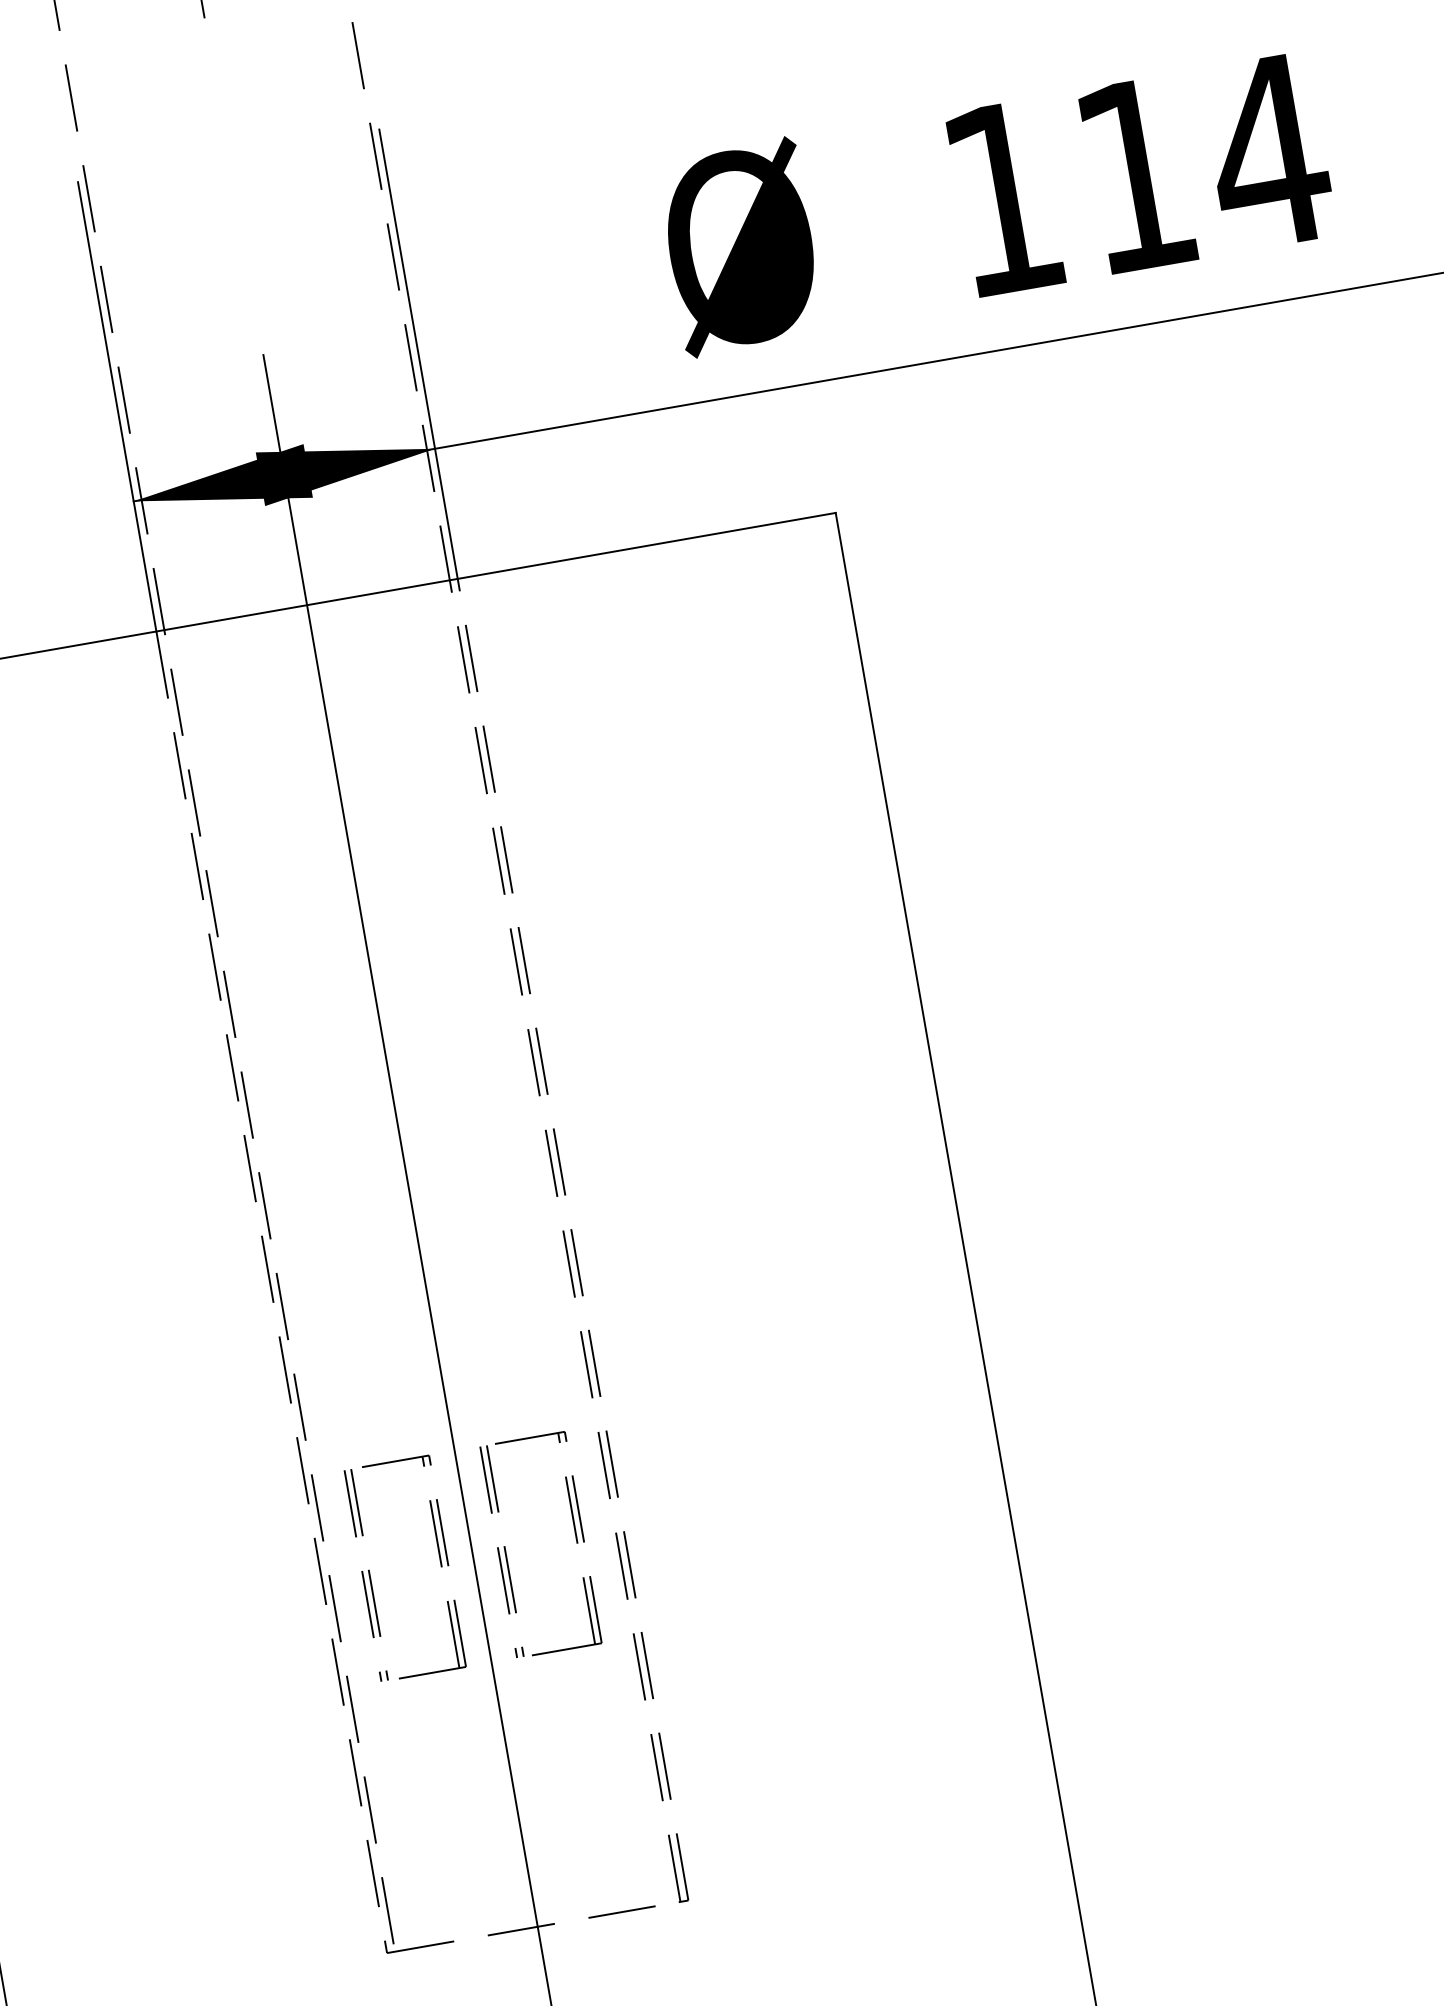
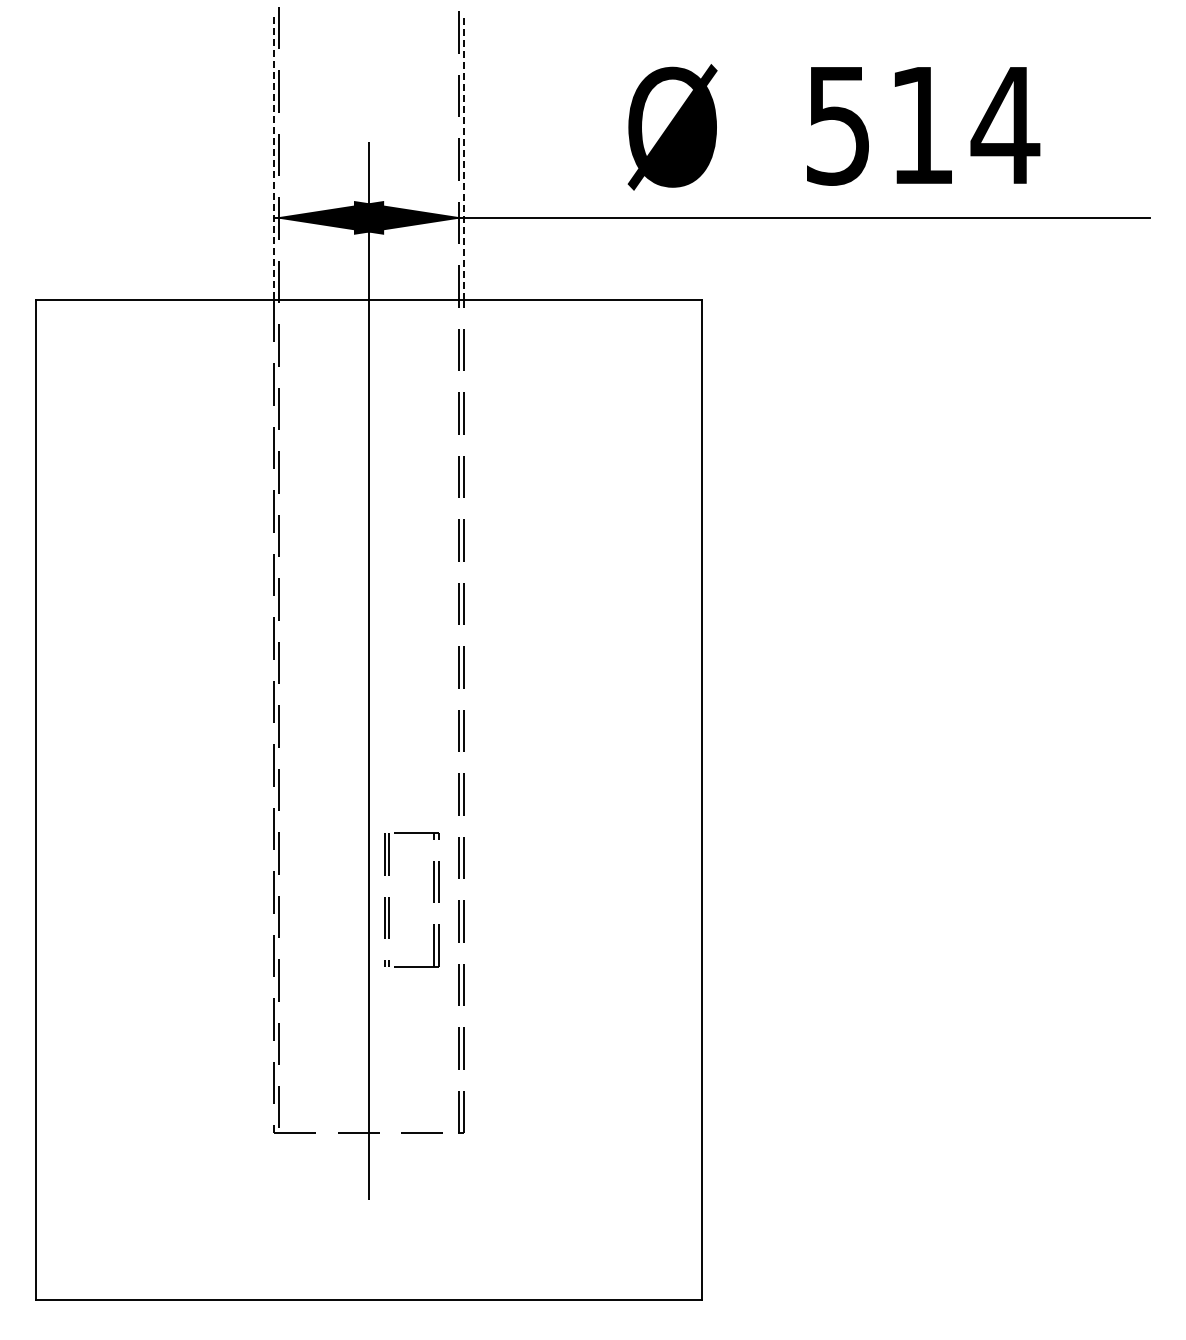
text: (1002, 200) -> (837, 126), 114 -> 514
line: (419, 354) -> (464, 158), solid -> dashed
line: (117, 407) -> (274, 158), solid -> dashed
part: (370, 1574) -> (304, 899), removed

